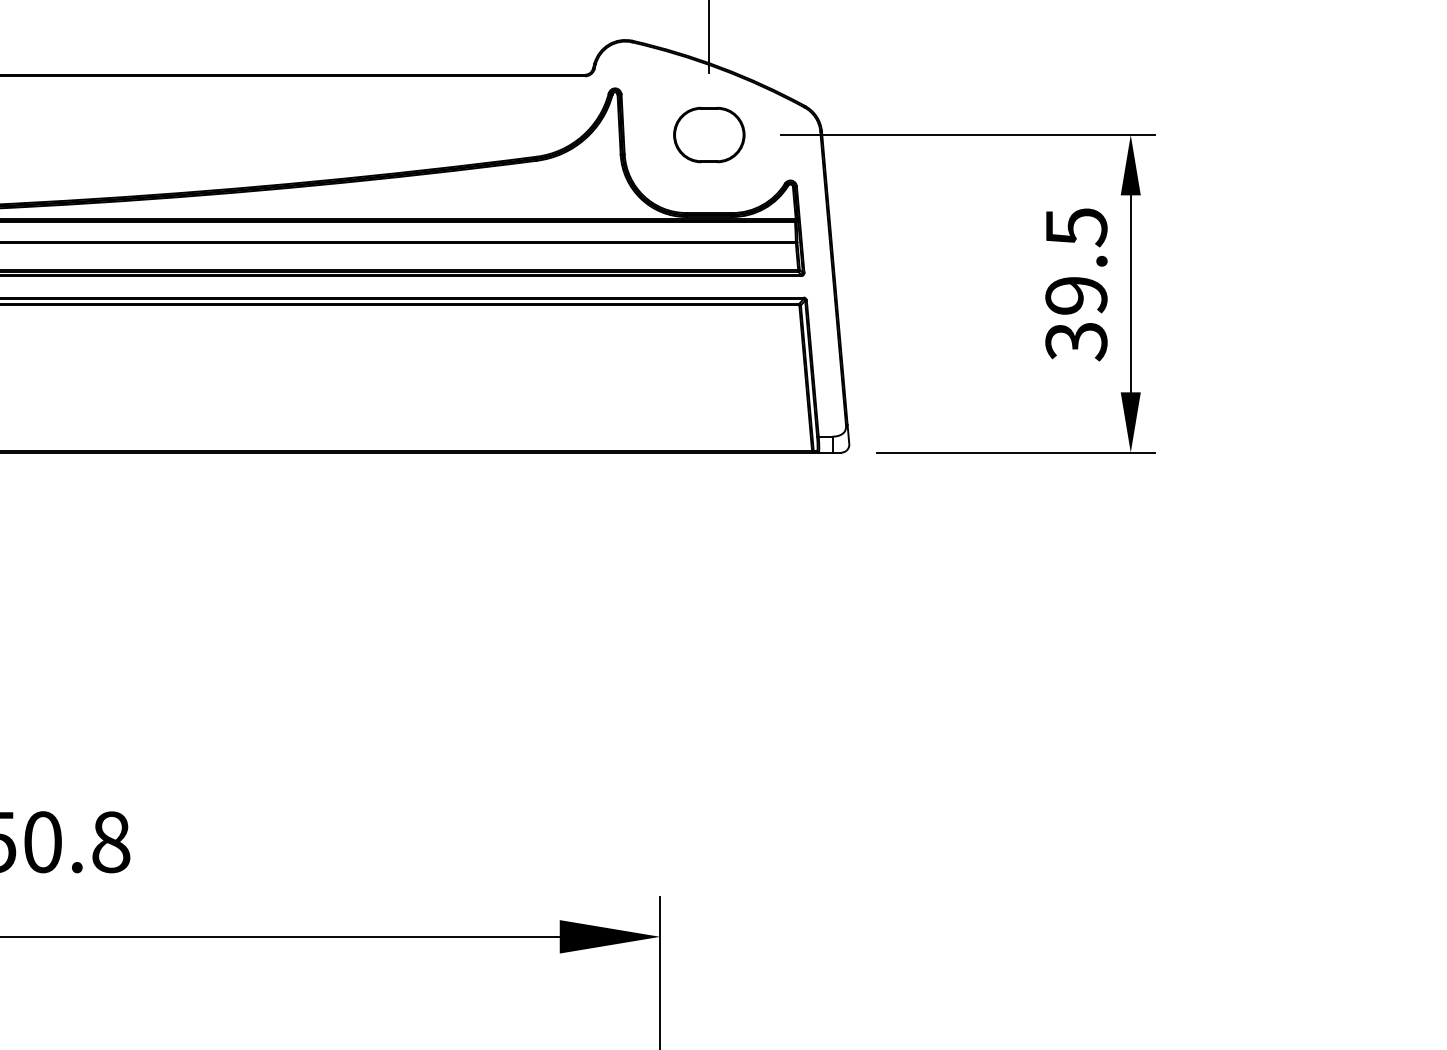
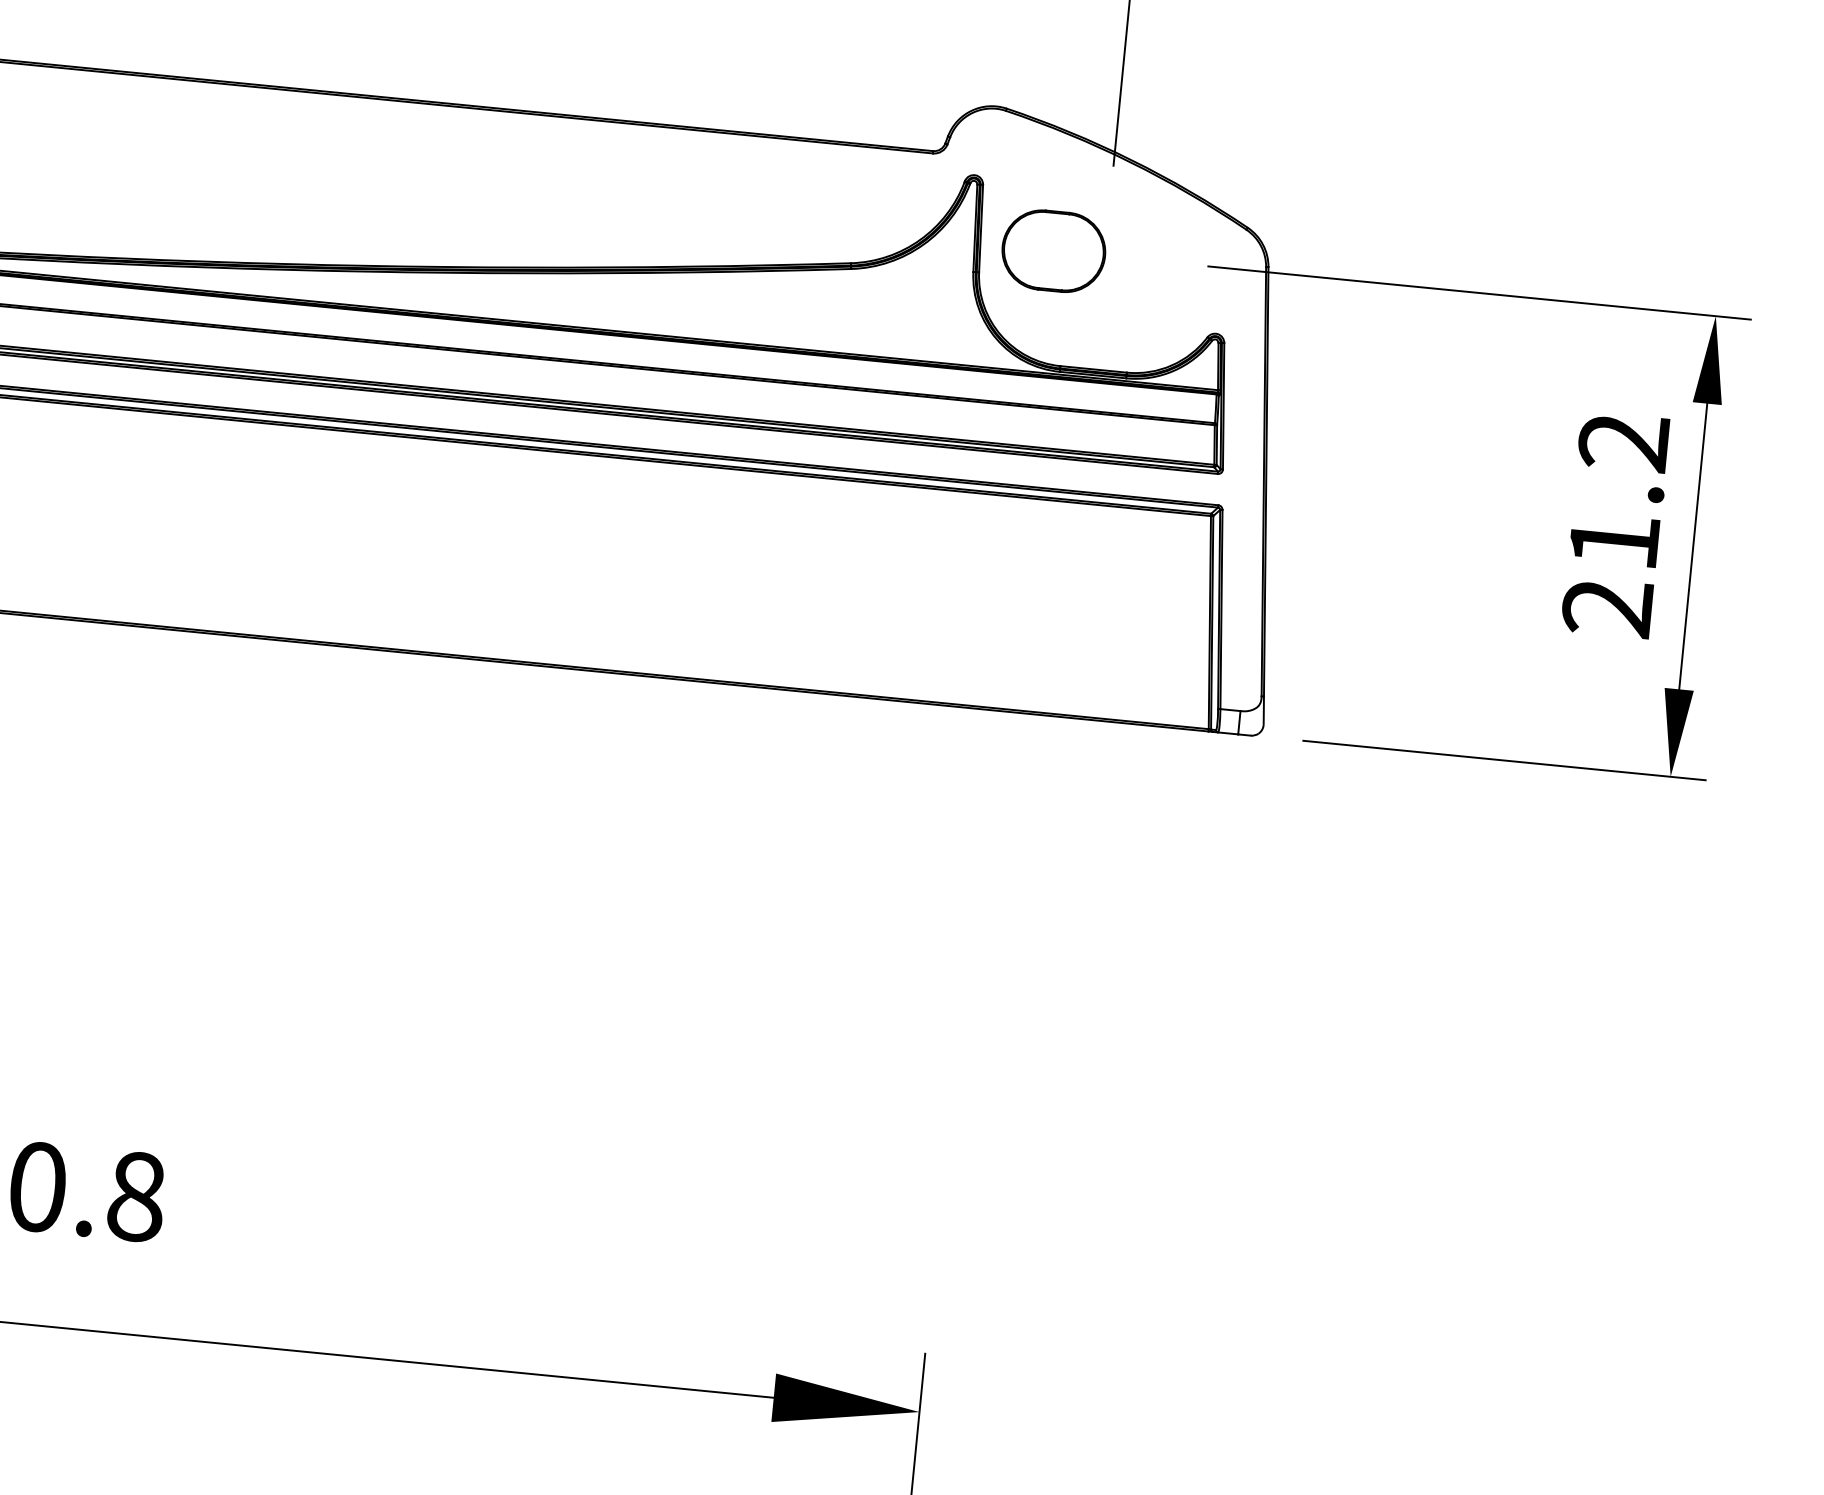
part: (709, 134) -> (1054, 250), moved
text: (1076, 284) -> (1615, 525), 39.5 -> 21.2

